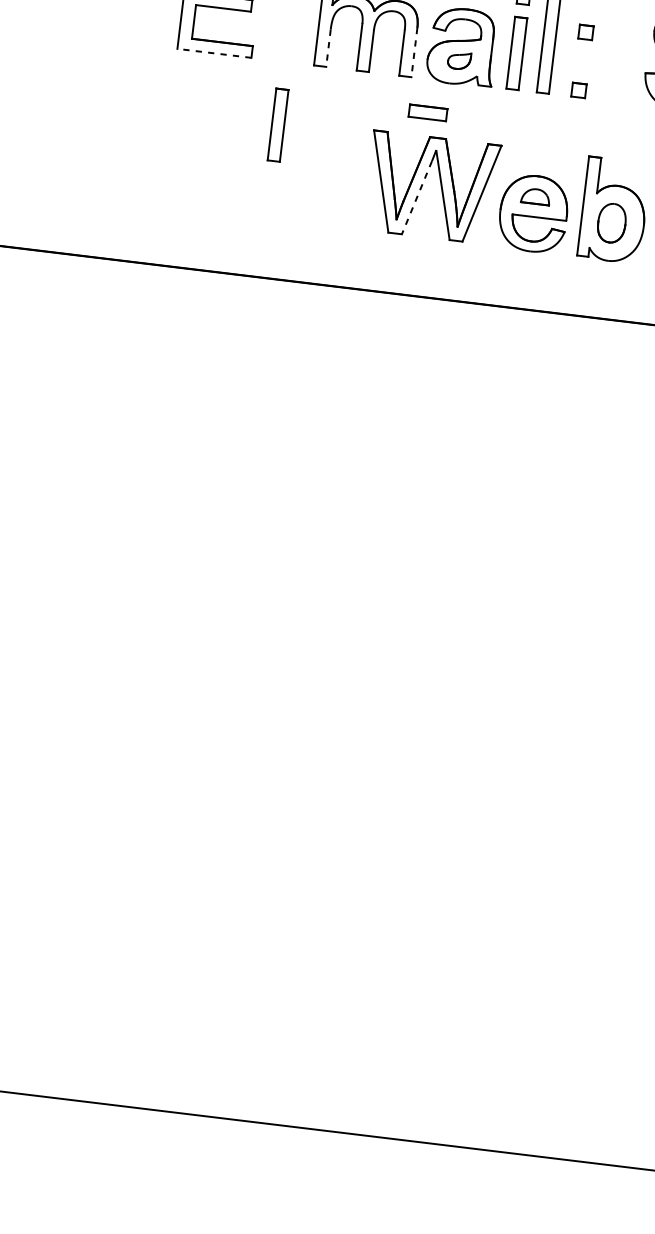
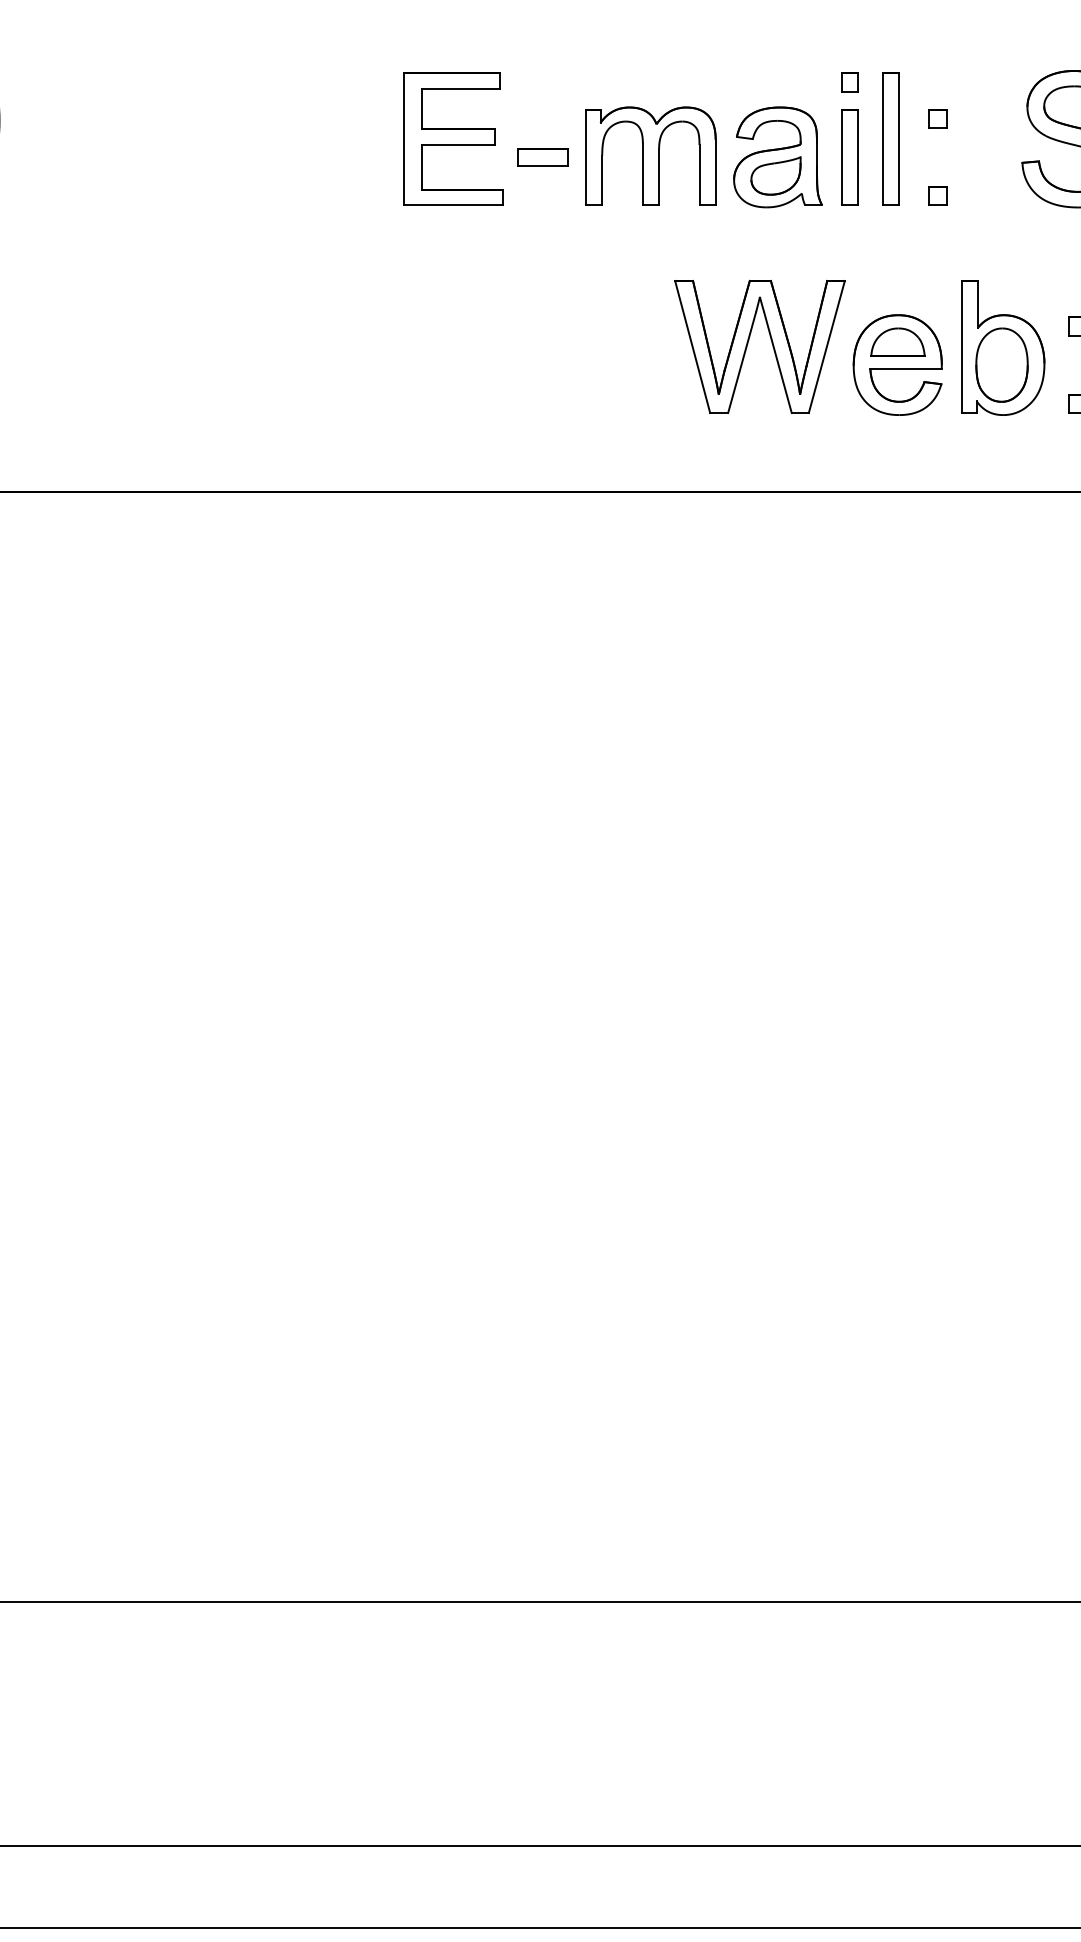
line: (328, 48) -> (602, 180), dashed -> solid
line: (414, 52) -> (715, 172), dashed -> solid
line: (213, 53) -> (452, 205), dashed -> solid
part: (459, 60) -> (775, 175), size x1.67
part: (427, 112) -> (542, 157), moved
part: (277, 125) -> (547, 289), removed
part: (535, 196) -> (897, 341), size x1.43
line: (416, 198) -> (741, 363), dashed -> solid
part: (611, 222) -> (1001, 364), size x1.43

